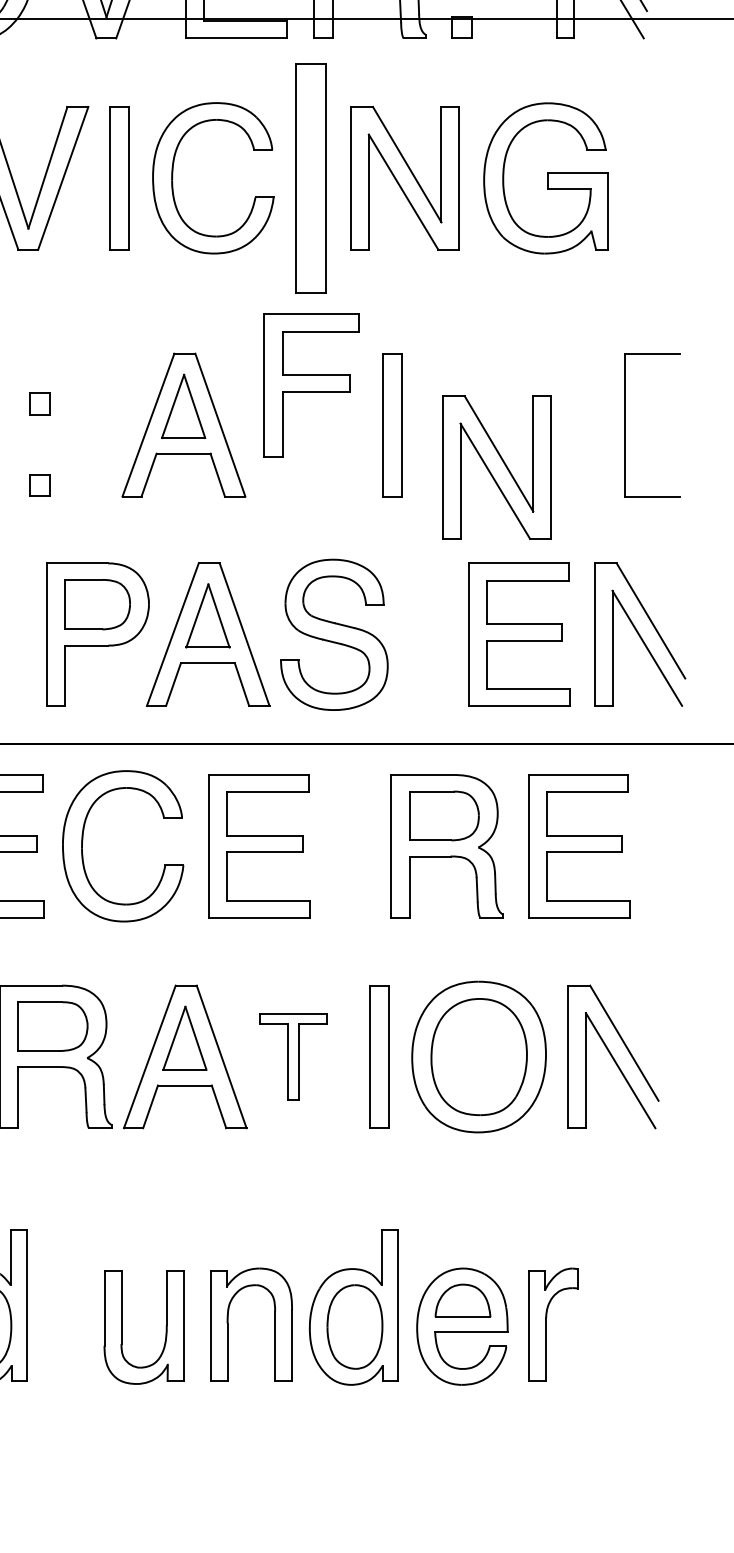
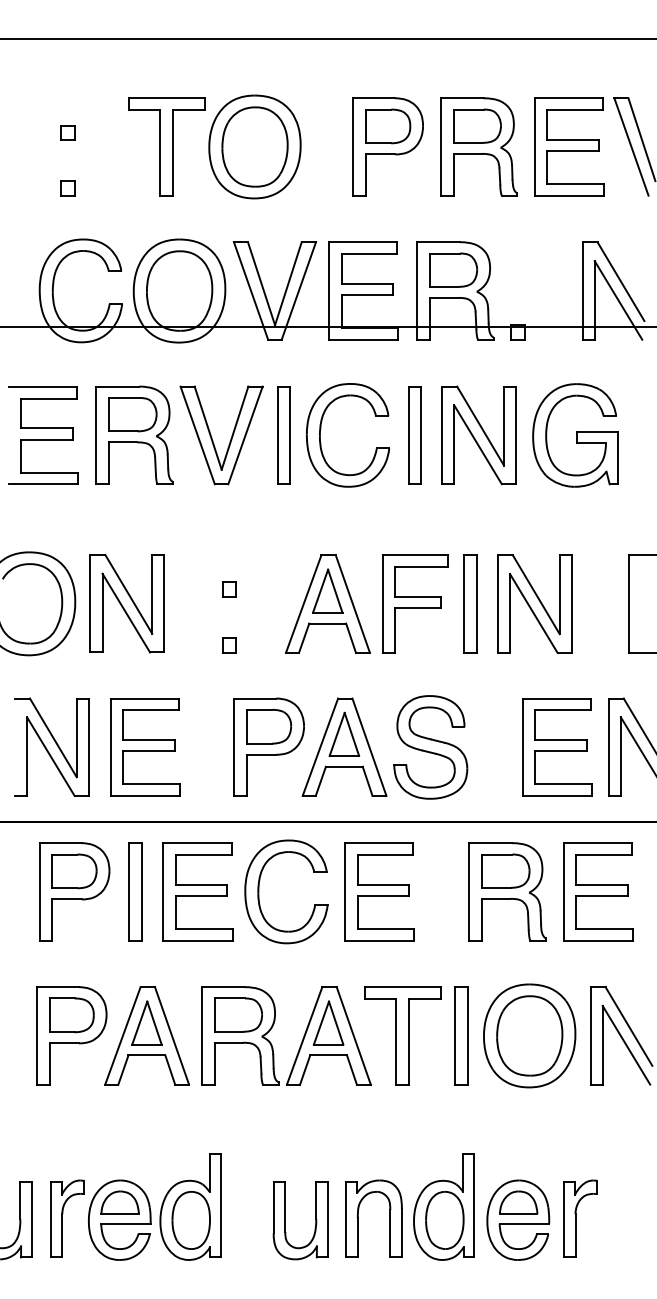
part: (310, 178) -> (414, 435), size x0.62
part: (312, 384) -> (415, 603), moved
part: (496, 466) -> (534, 603), moved
part: (292, 1056) -> (402, 1035), size x1.67

